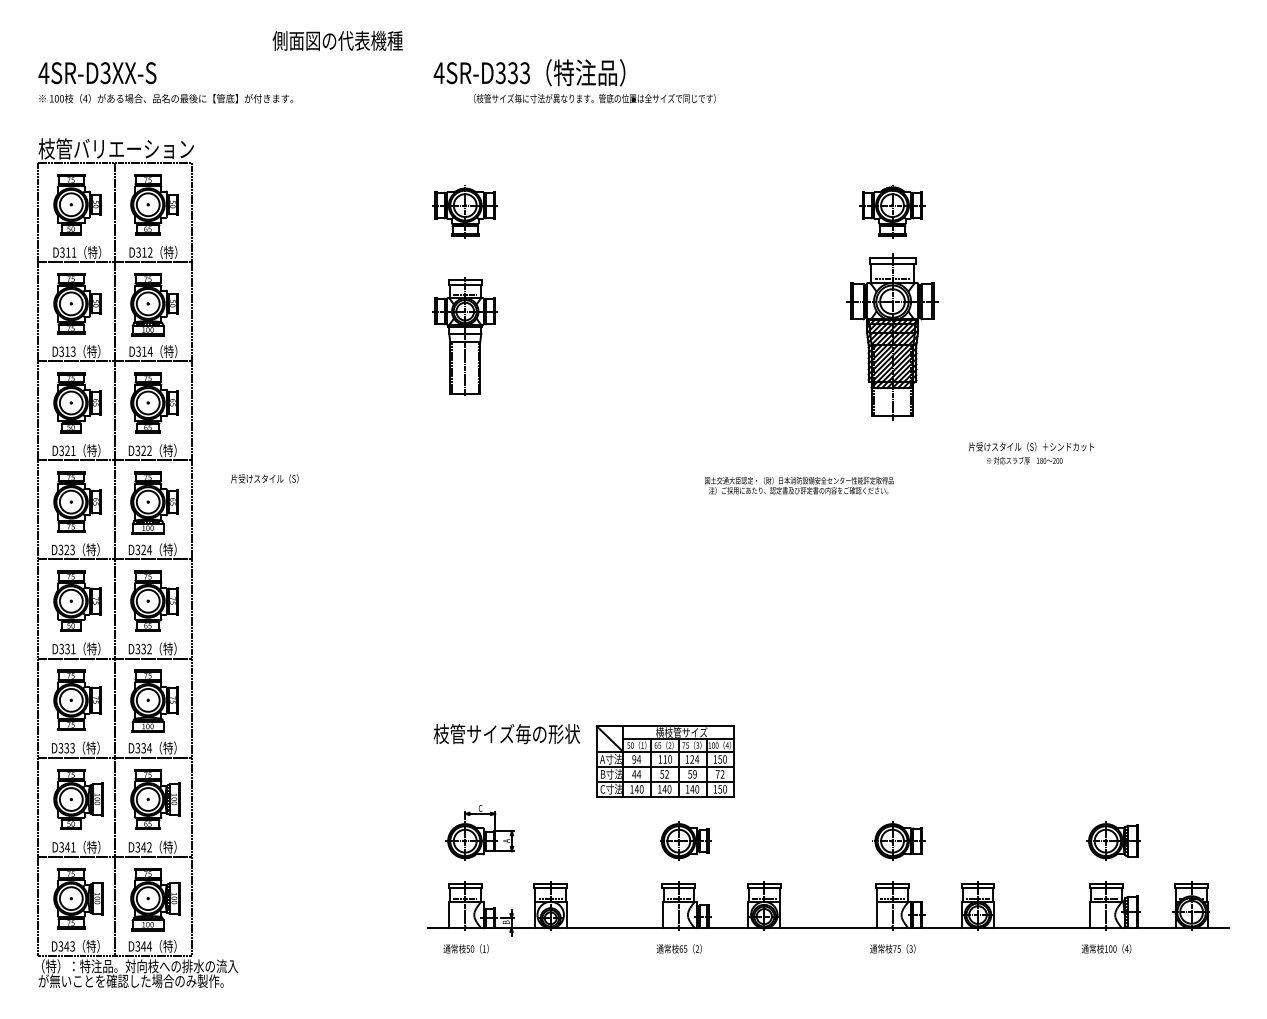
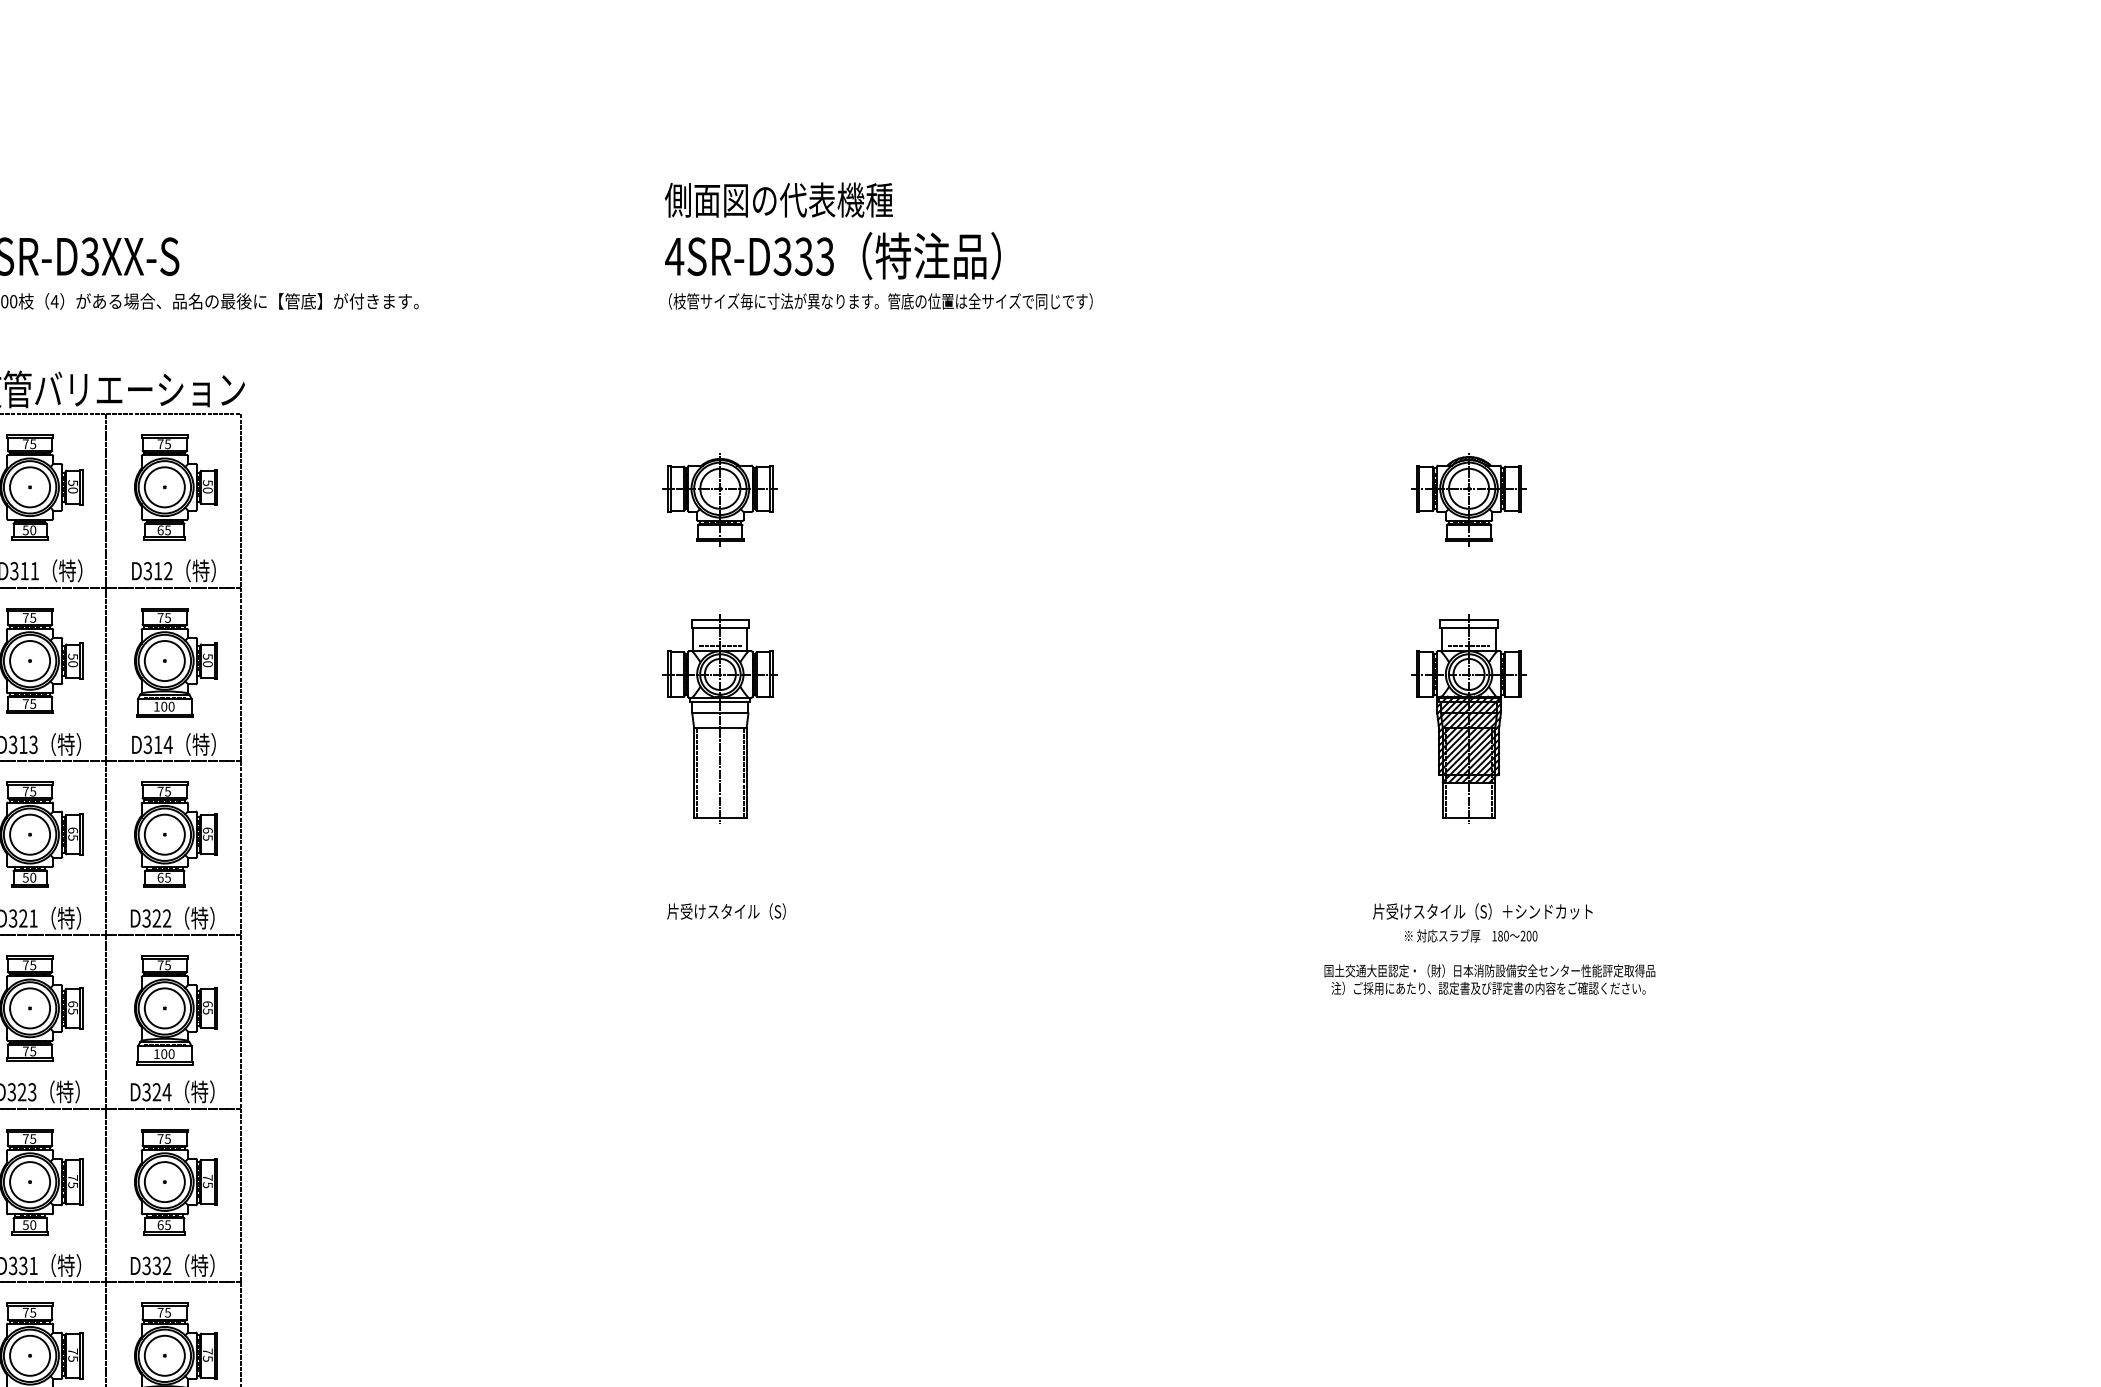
text: (337, 40) -> (778, 199), moved
text: (594, 98) -> (880, 301), moved
part: (892, 336) -> (1469, 718), size x0.71
text: (1030, 453) -> (1481, 923), moved
text: (264, 478) -> (726, 910), moved
text: (799, 485) -> (1490, 979), moved

